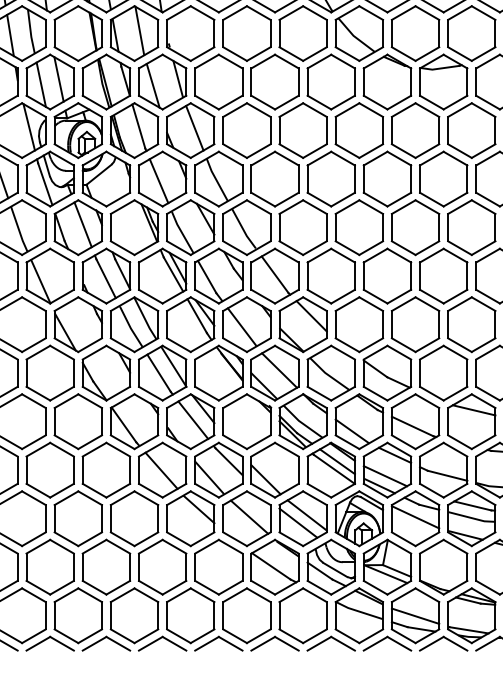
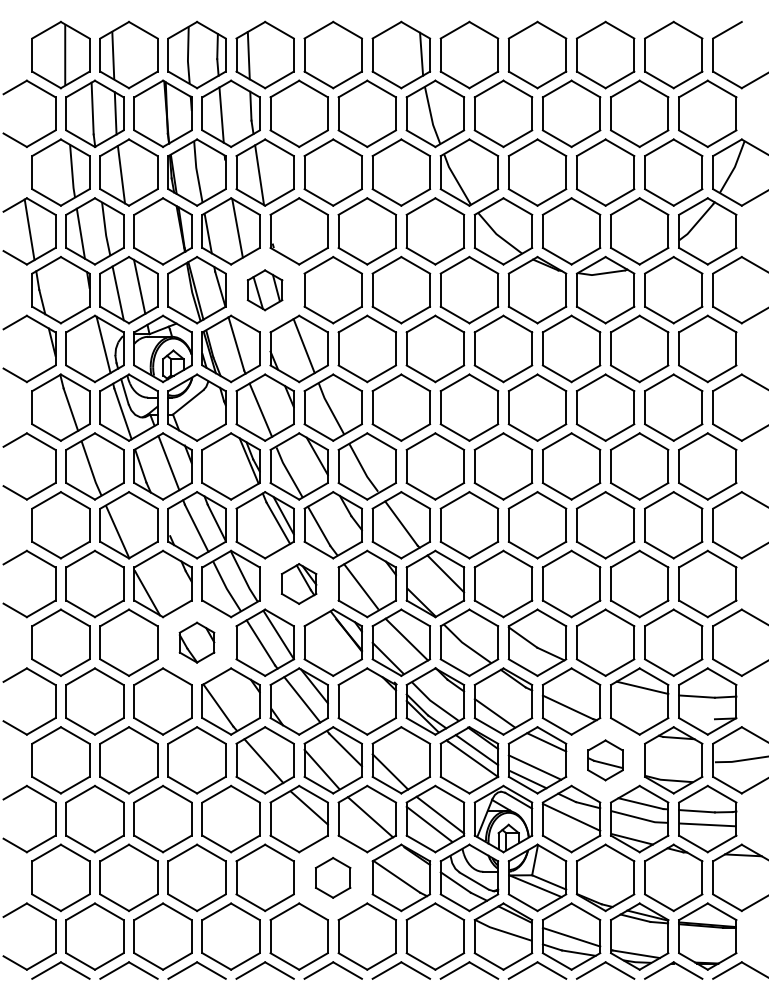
part: (162, 82) -> (264, 290), size x0.6
part: (190, 324) -> (298, 583), size x0.6
part: (105, 372) -> (196, 642), size x0.6
part: (443, 470) -> (605, 760), size x0.6
part: (218, 566) -> (332, 877), size x0.6

